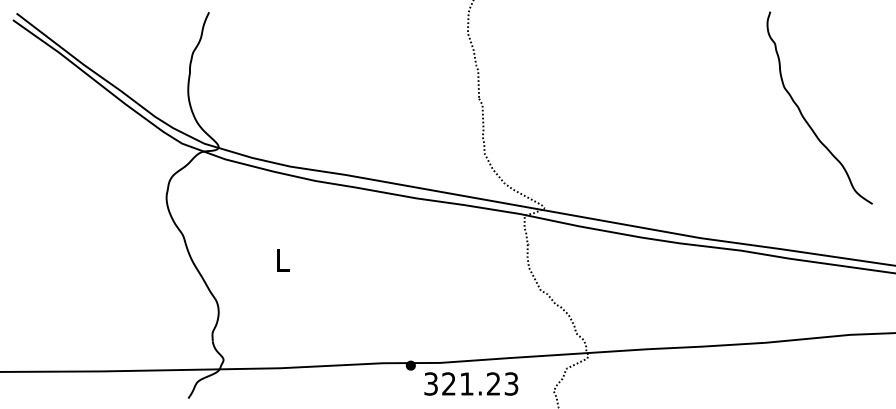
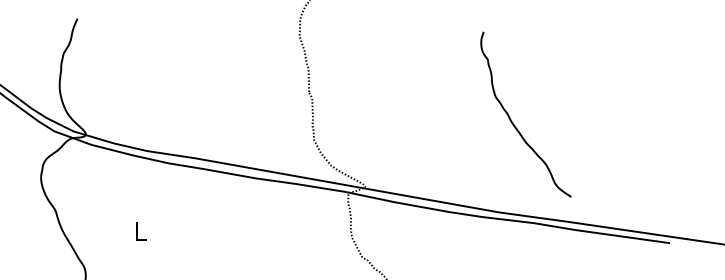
part: (805, 118) -> (513, 123), moved

